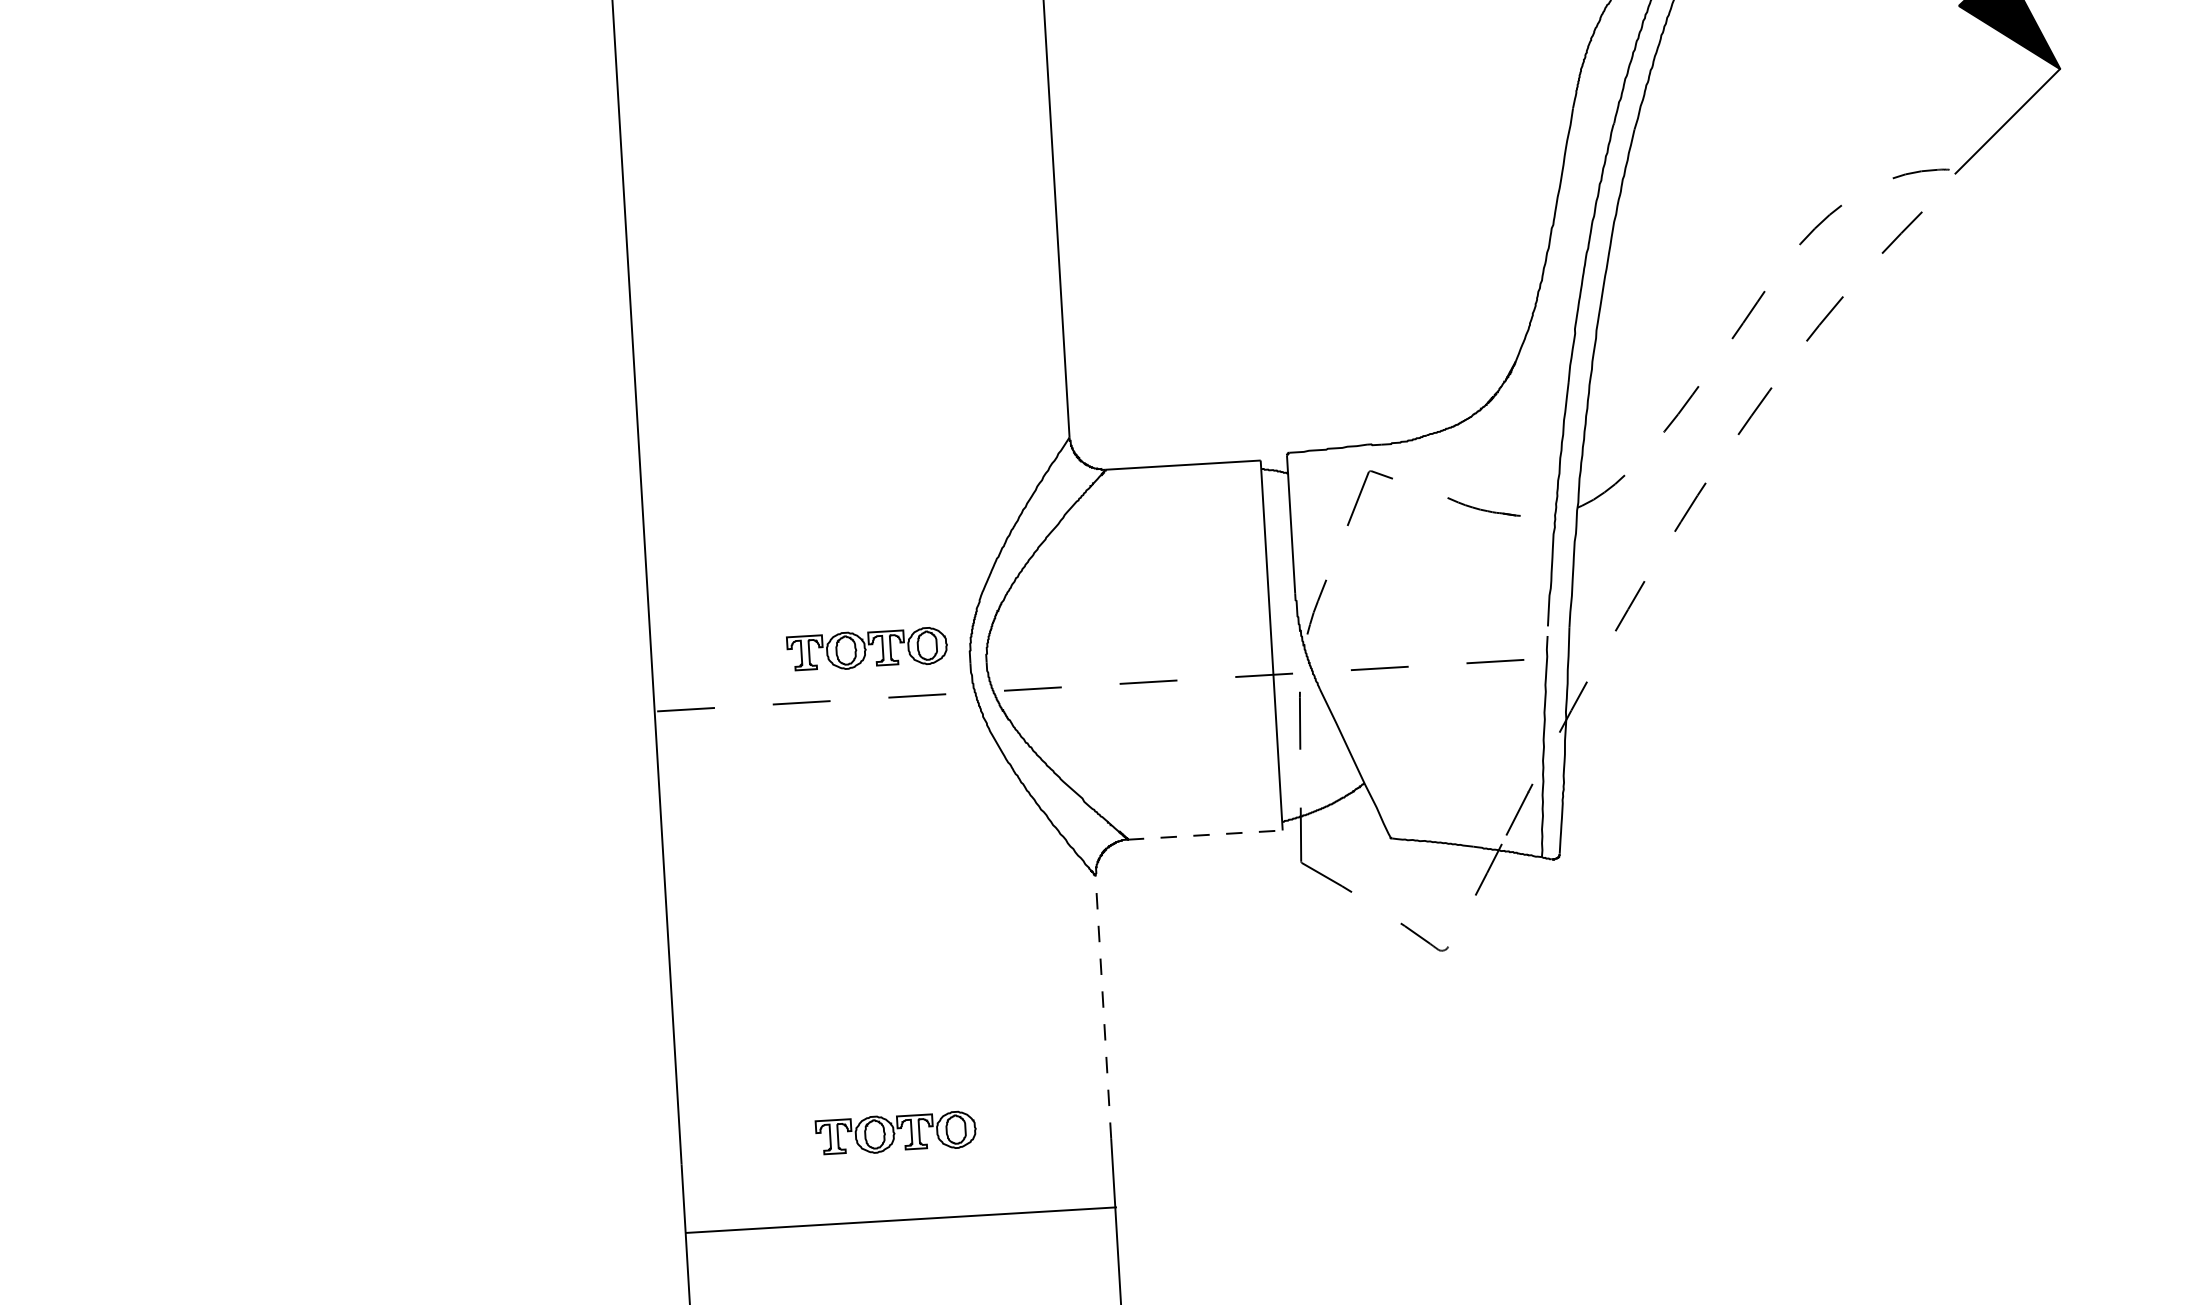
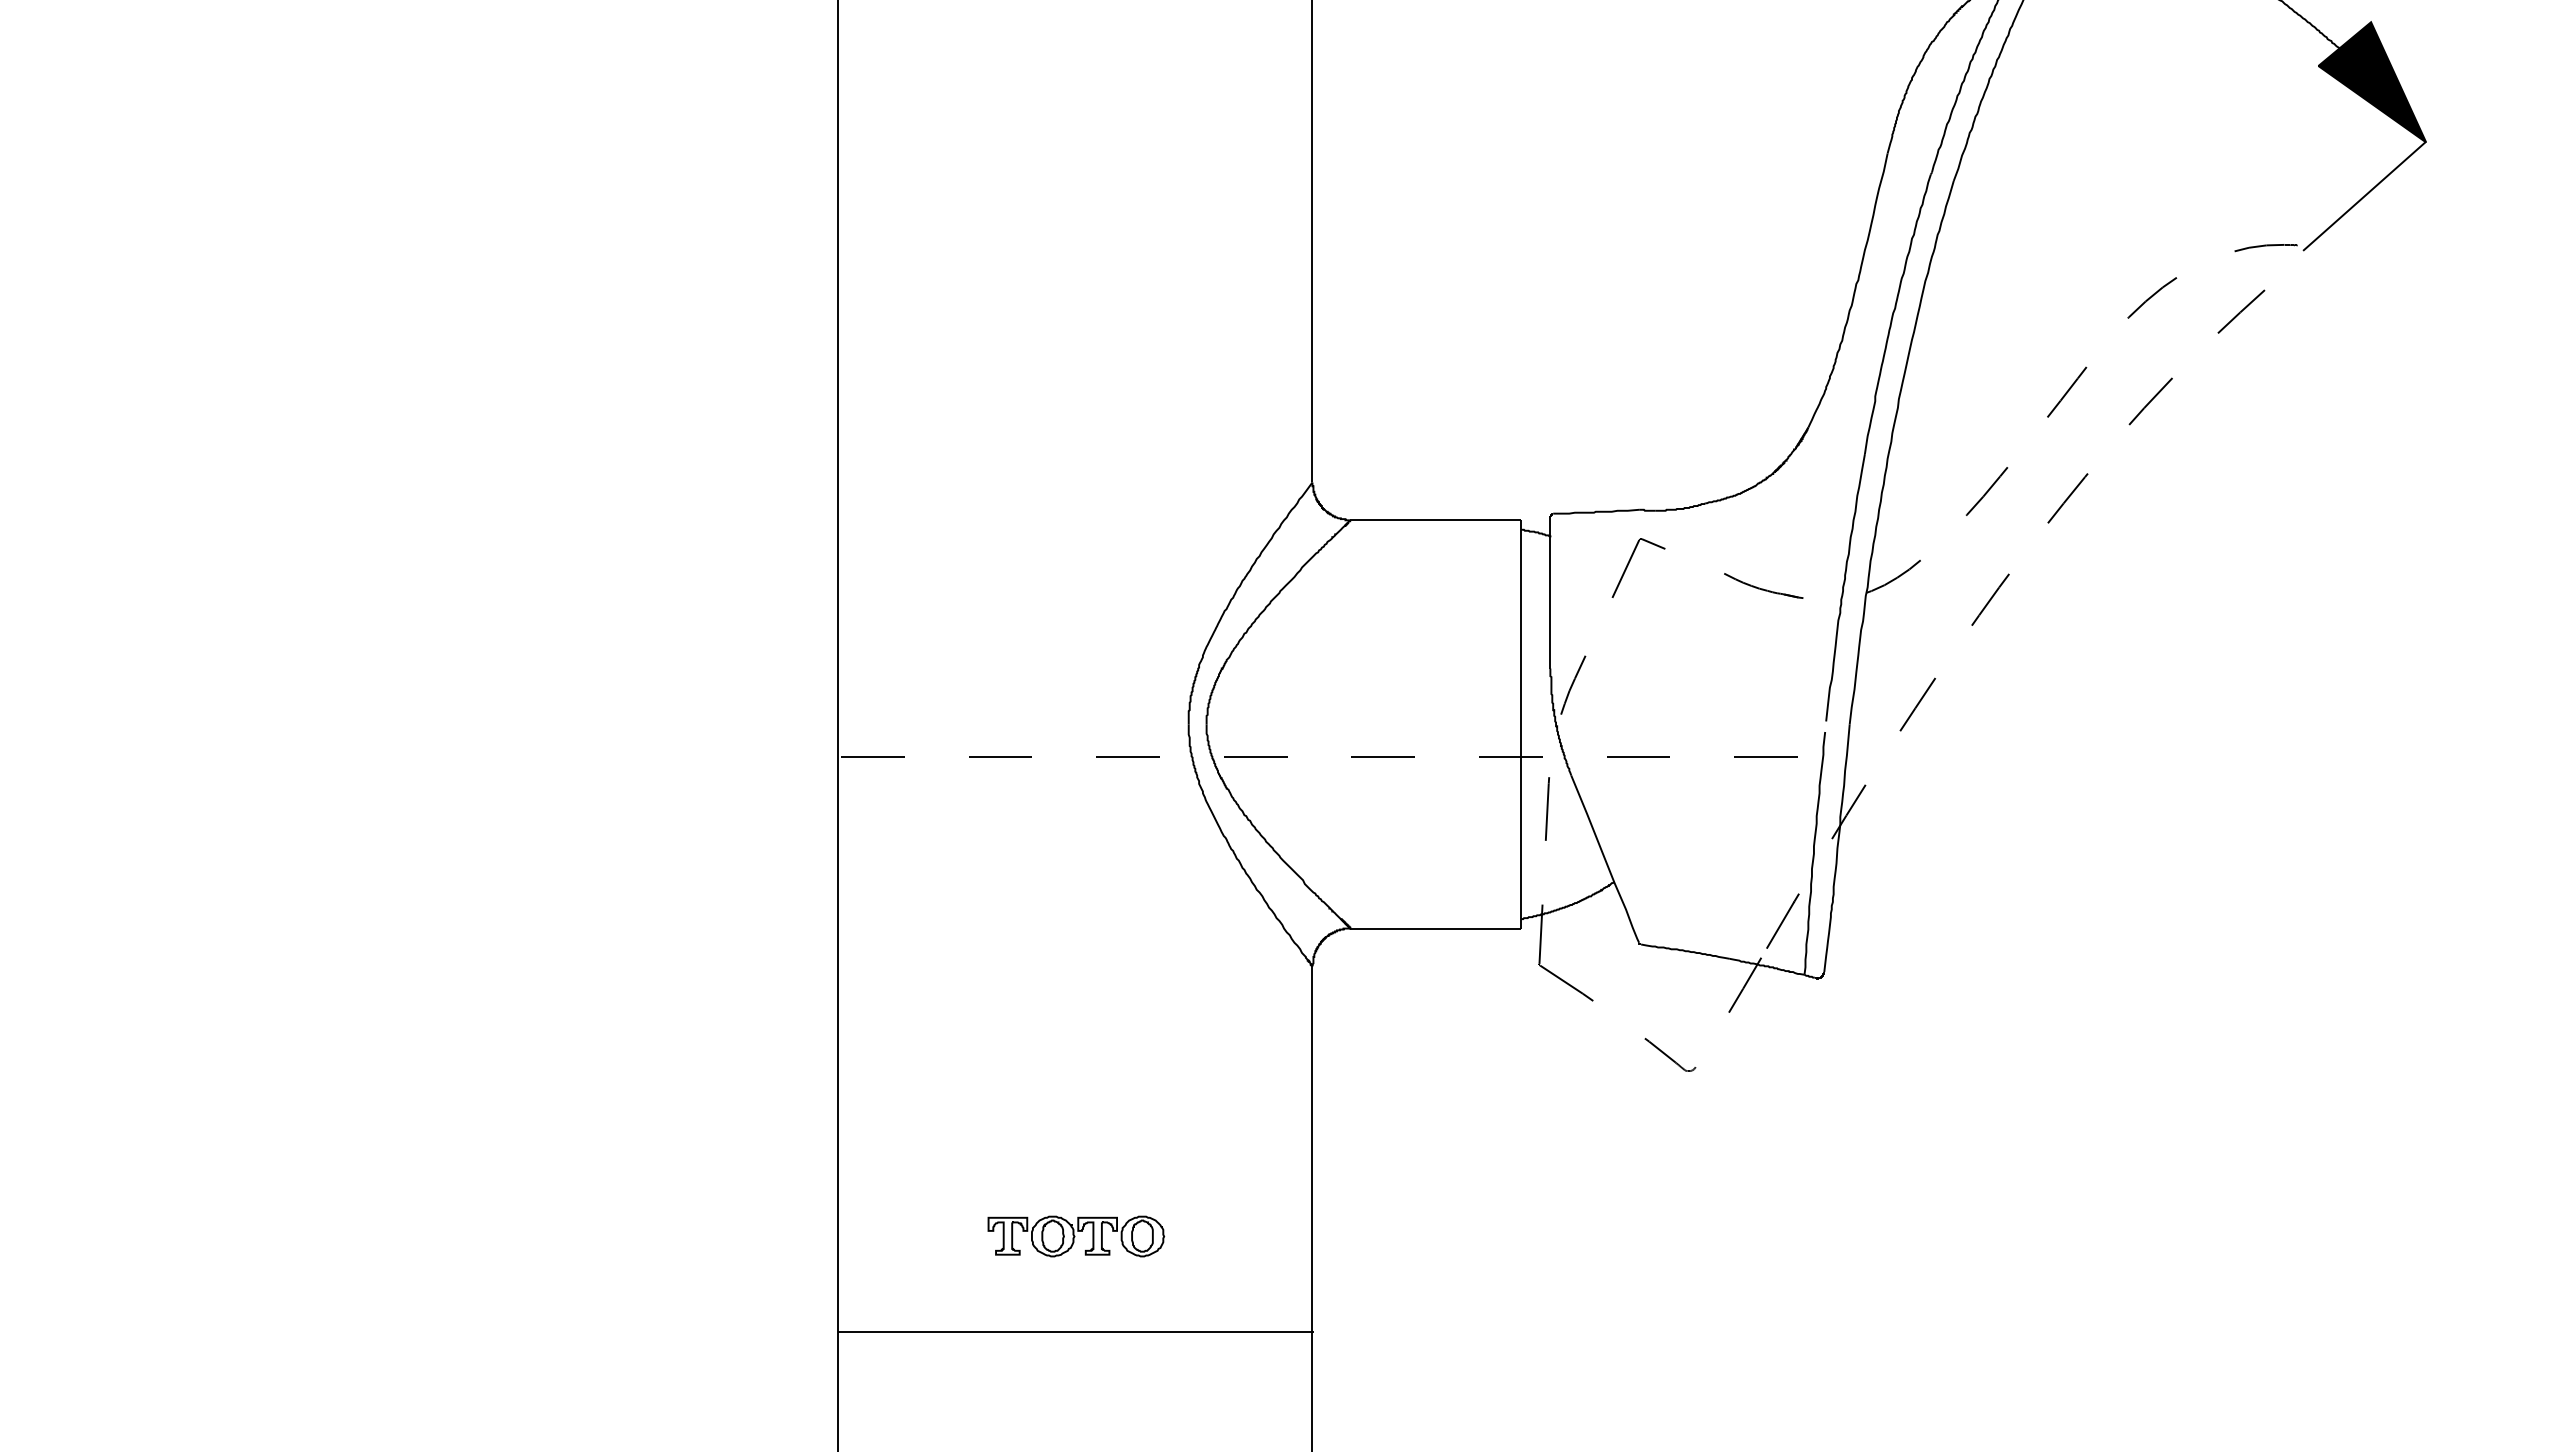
part: (867, 649) -> (1076, 702), removed
line: (1205, 834) -> (1436, 928), dashed -> solid
line: (1103, 1006) -> (1312, 1110), dashed -> solid

